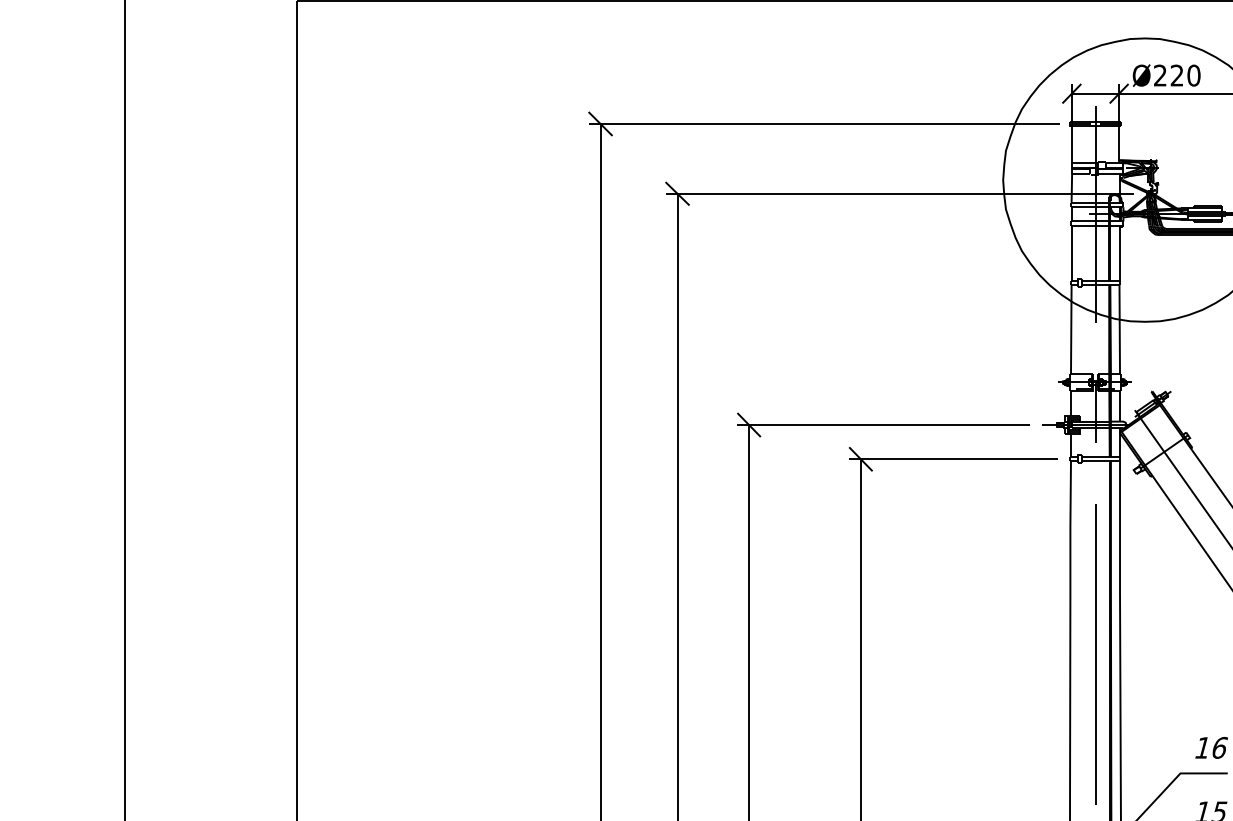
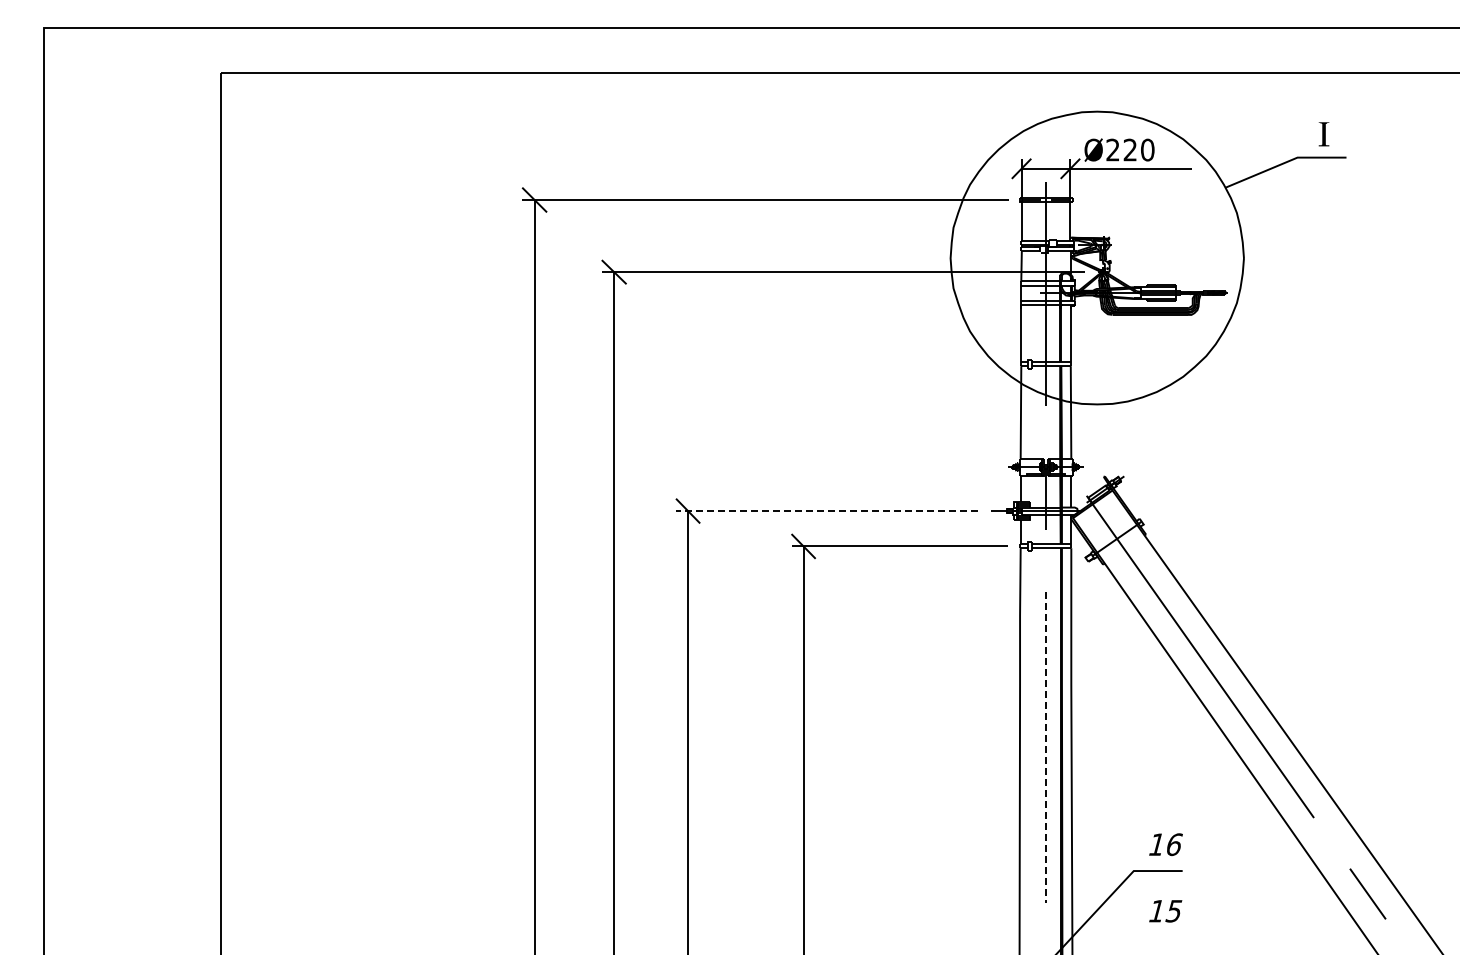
line: (883, 425) -> (826, 511), solid -> dashed
line: (1095, 653) -> (1046, 747), solid -> dashed

